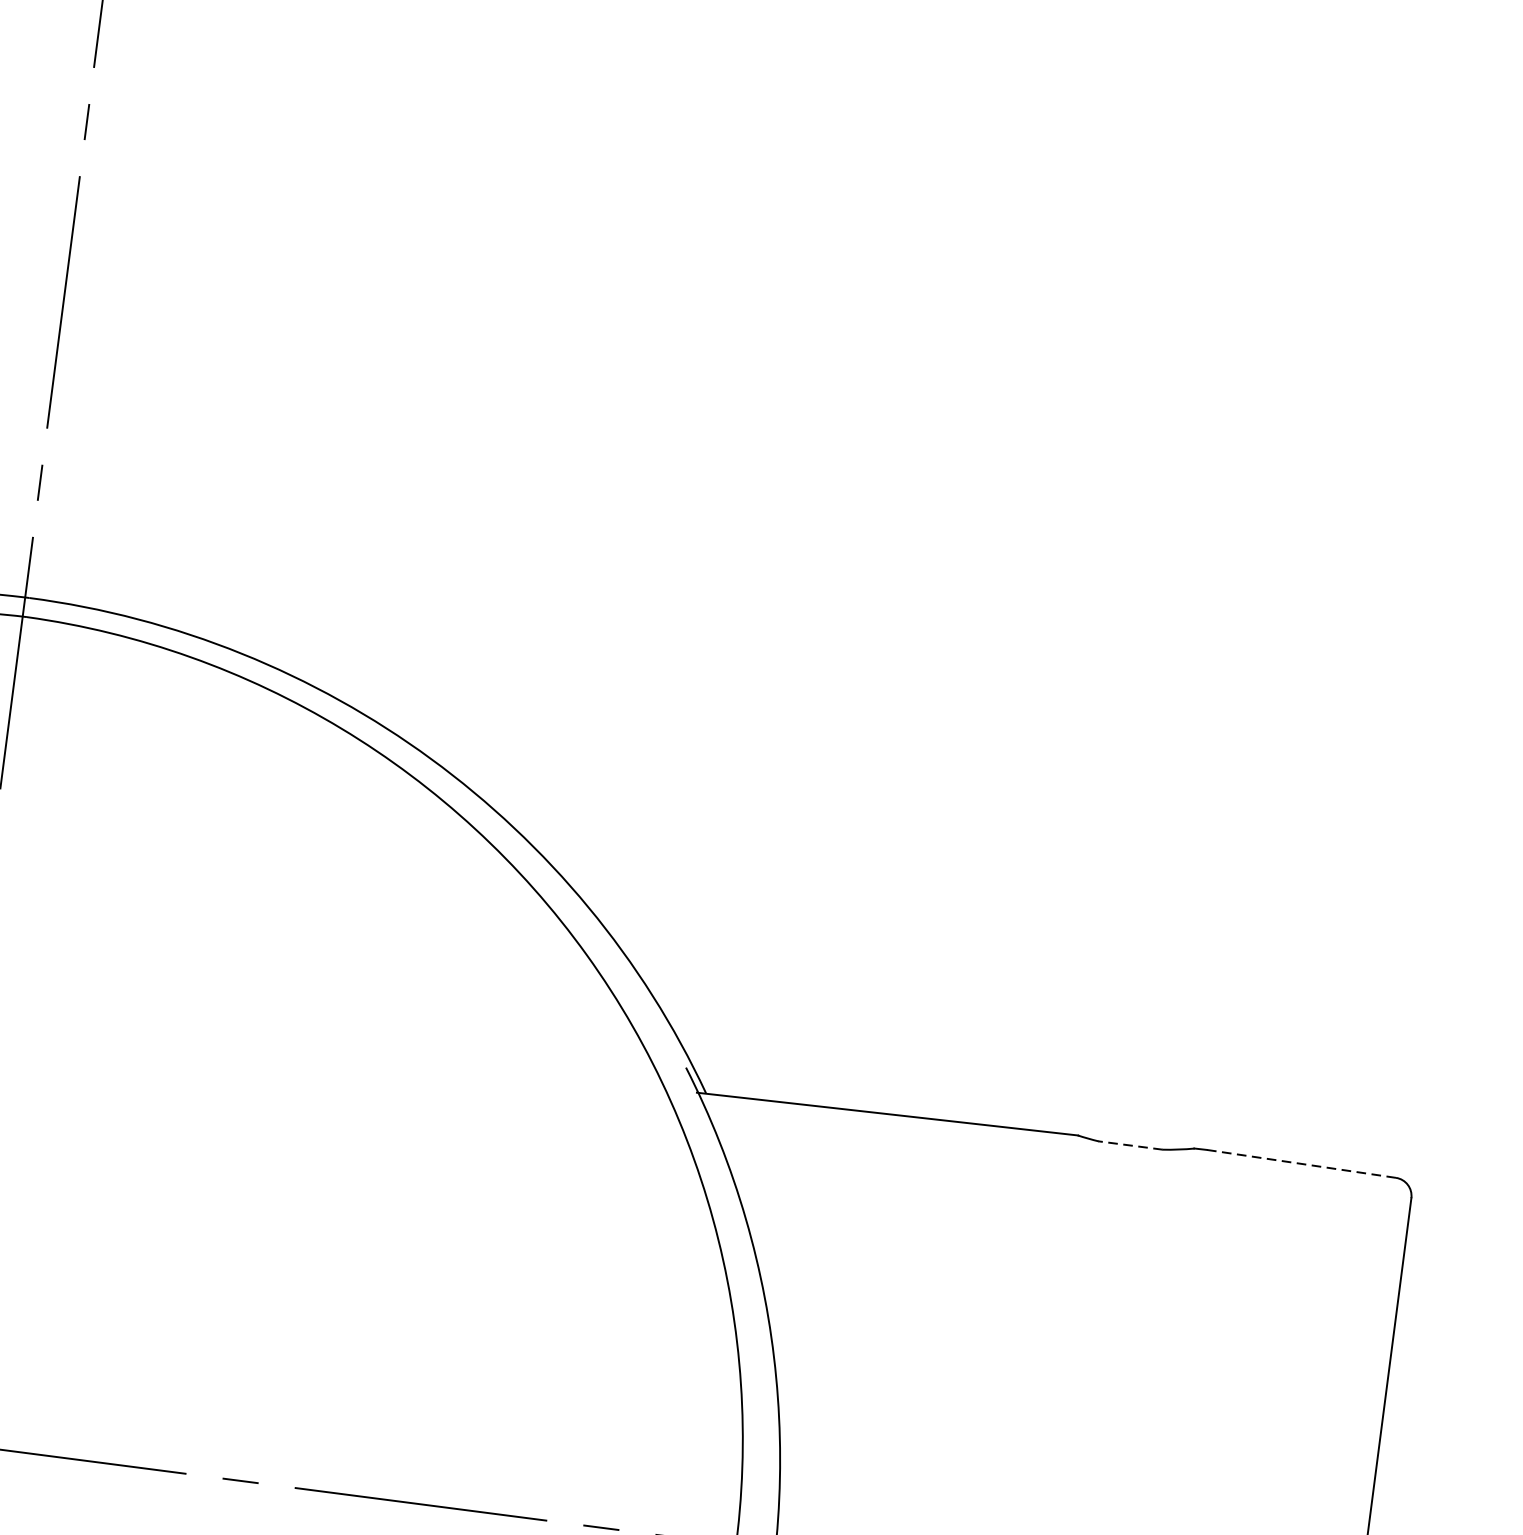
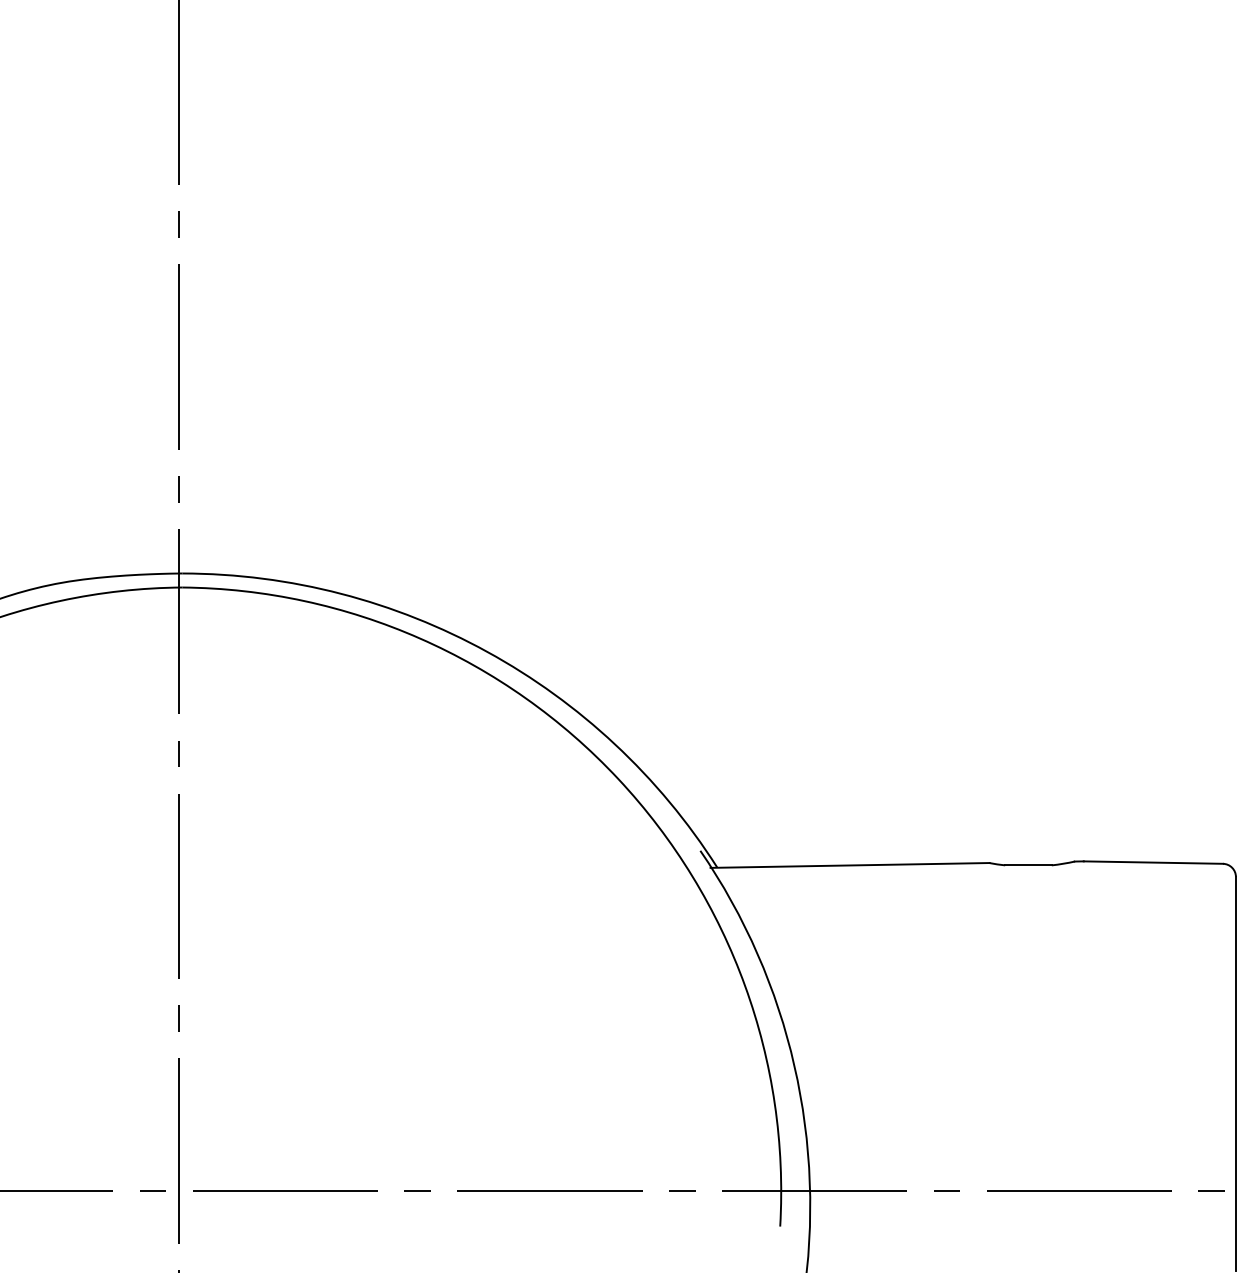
line: (1130, 1145) -> (1028, 865), dashed -> solid
line: (1301, 1163) -> (1153, 862), dashed -> solid

